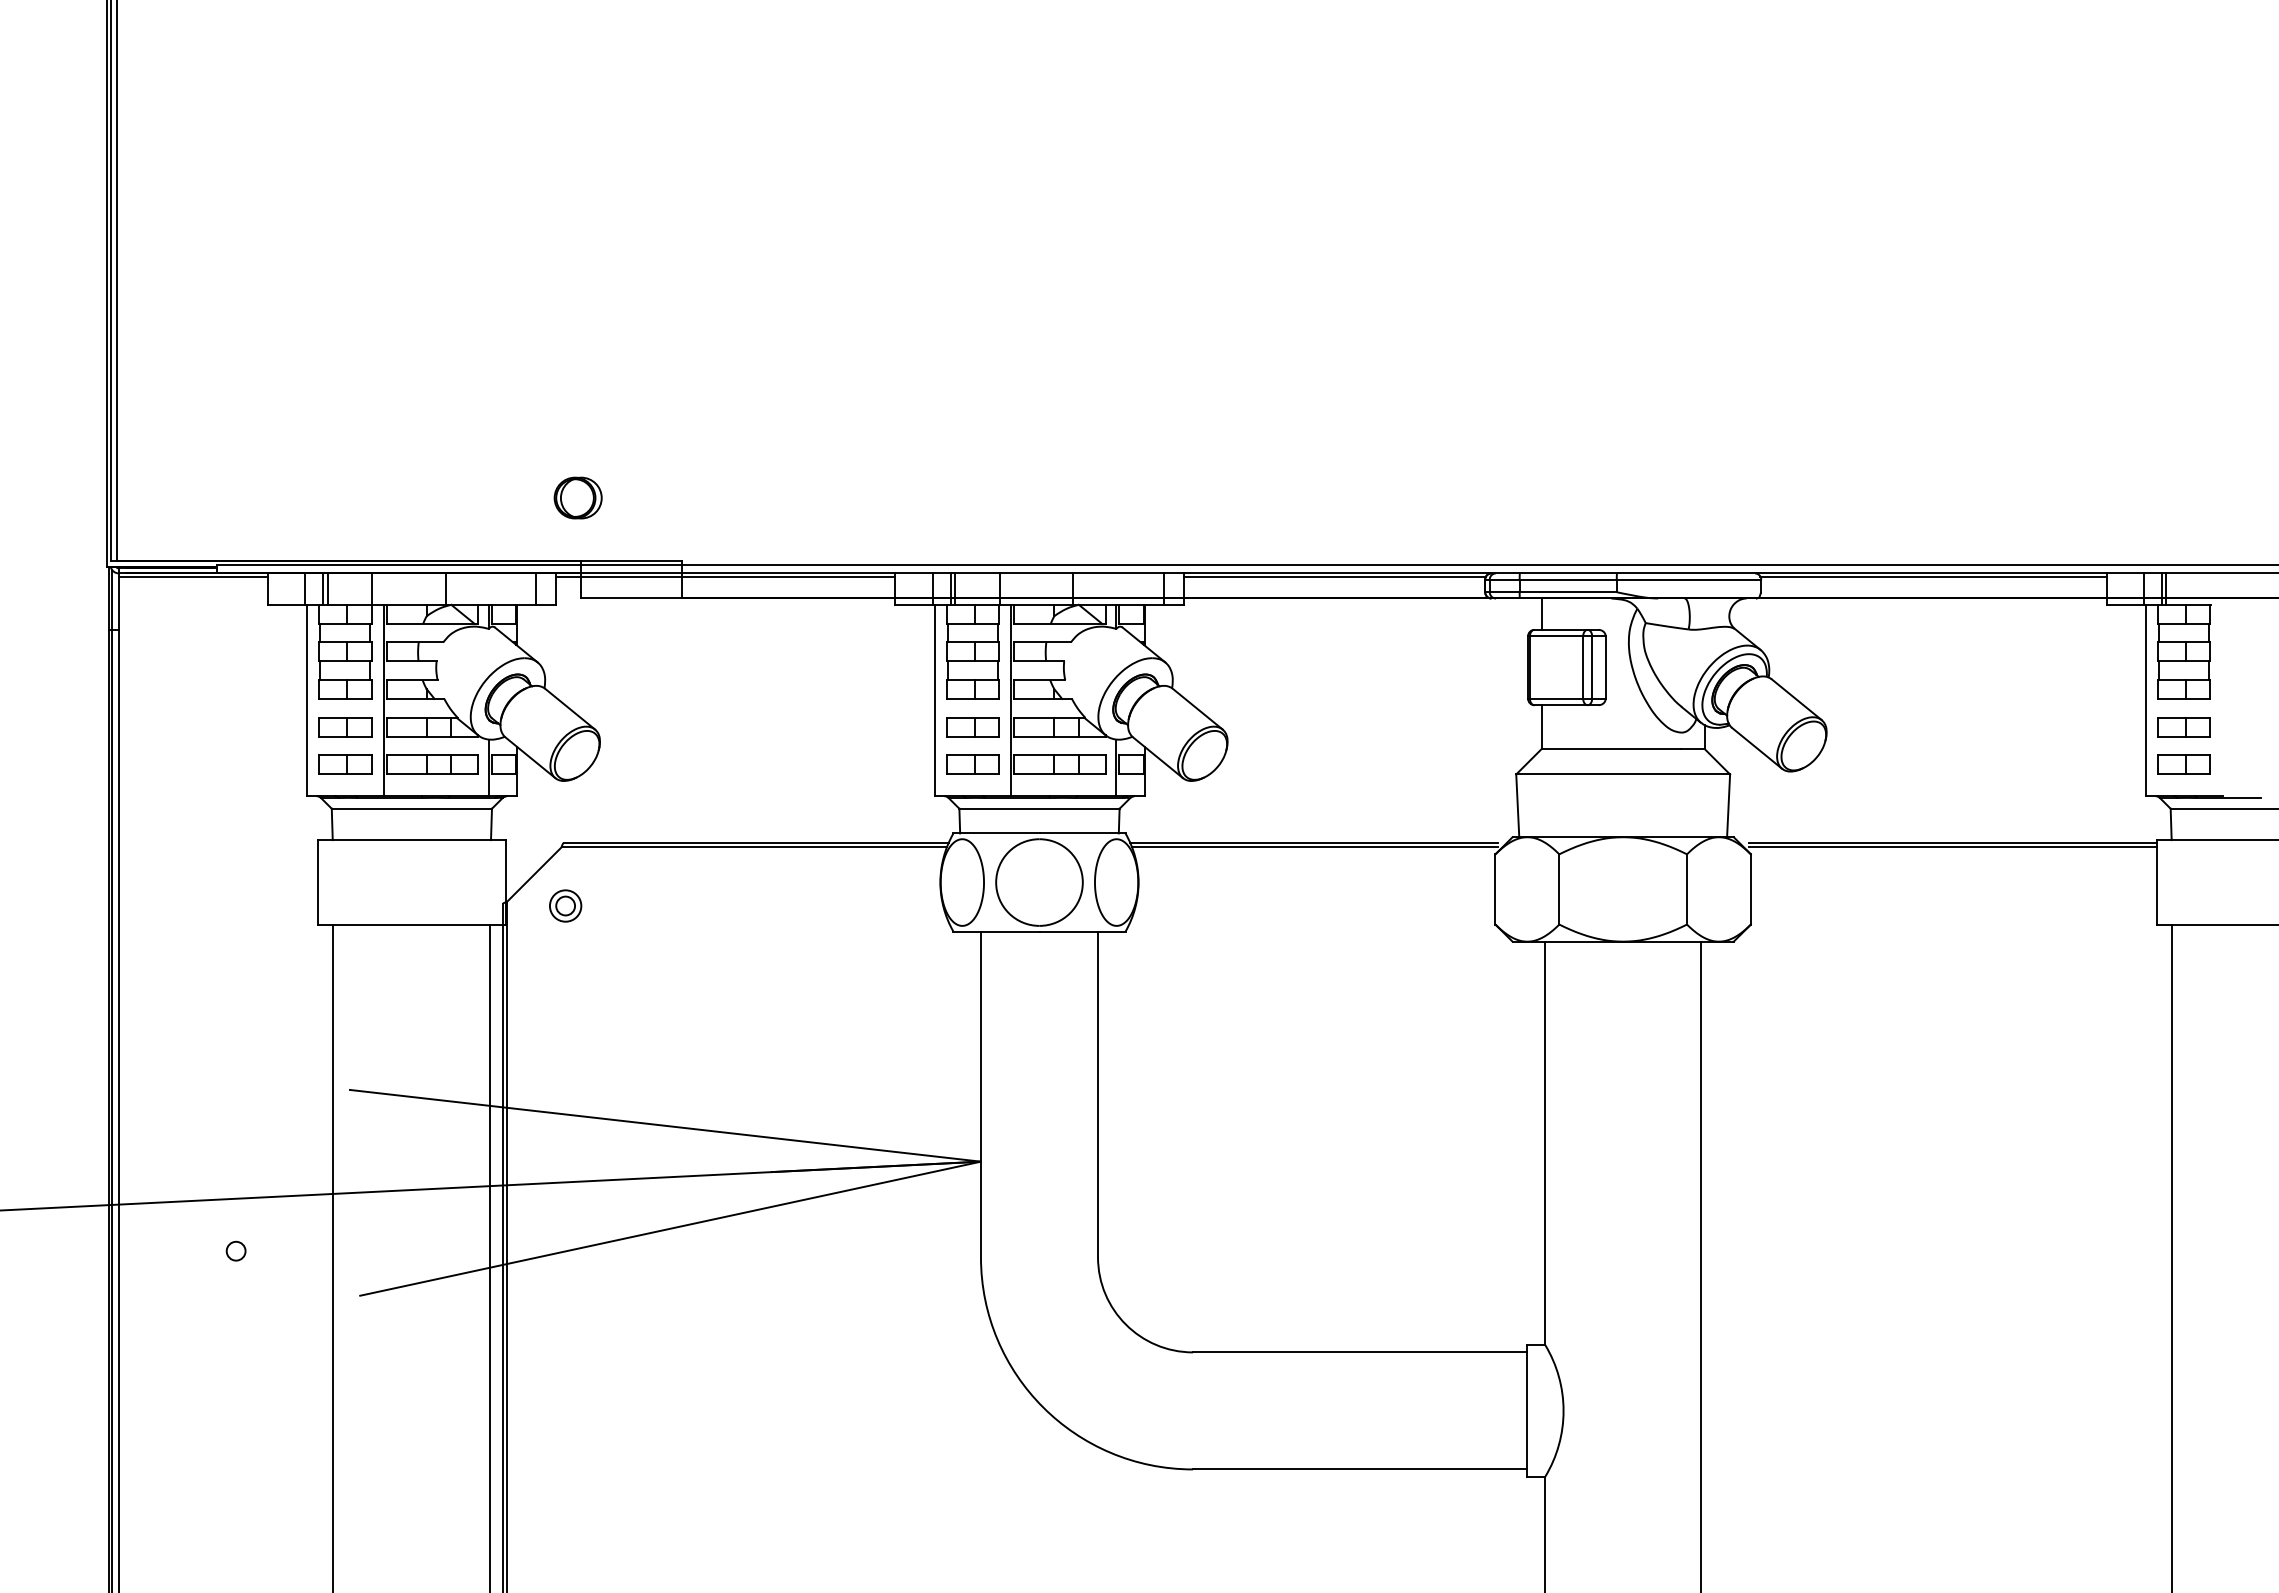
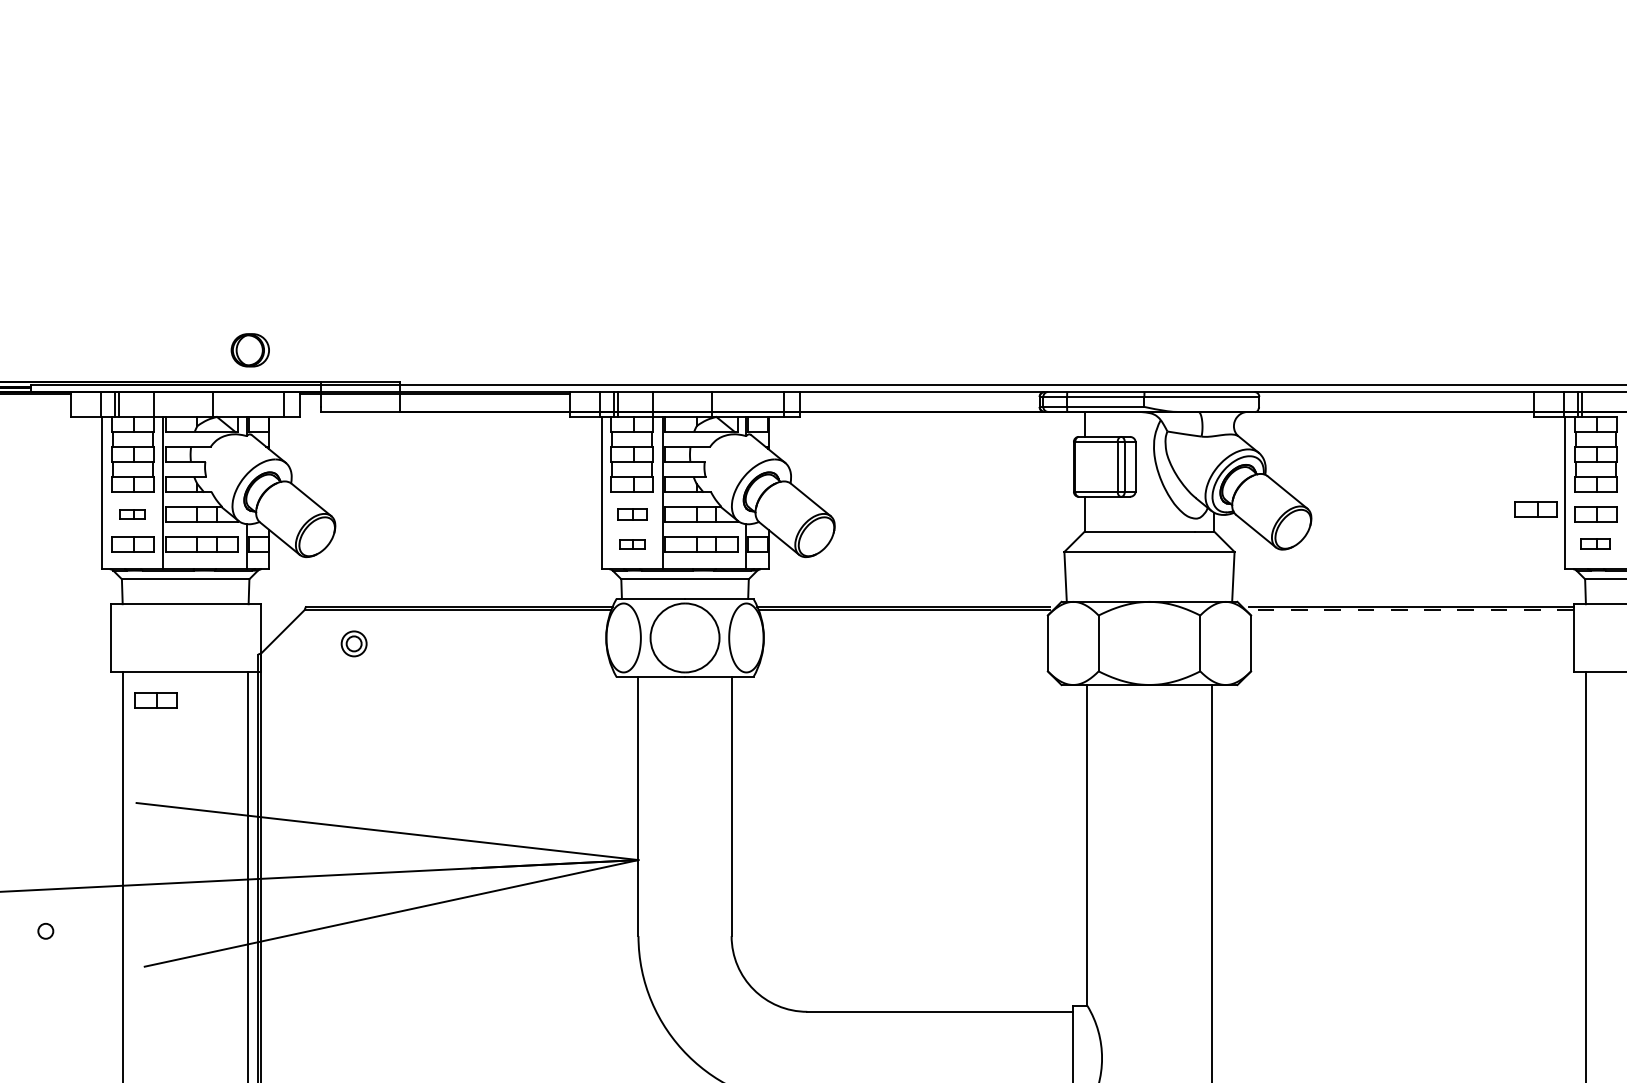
part: (577, 497) -> (249, 349), moved
line: (1334, 576) -> (919, 394), removed
line: (1933, 576) -> (1396, 394), removed
part: (2108, 721) -> (1535, 509), added
part: (345, 727) -> (132, 514), size x0.6
part: (972, 727) -> (631, 514), size x0.7
part: (972, 764) -> (631, 544), size x0.6
part: (2183, 764) -> (1595, 544), size x0.7
line: (1952, 847) -> (1411, 610), solid -> dashed
part: (565, 905) -> (354, 643), moved
part: (374, 960) -> (155, 699), added

